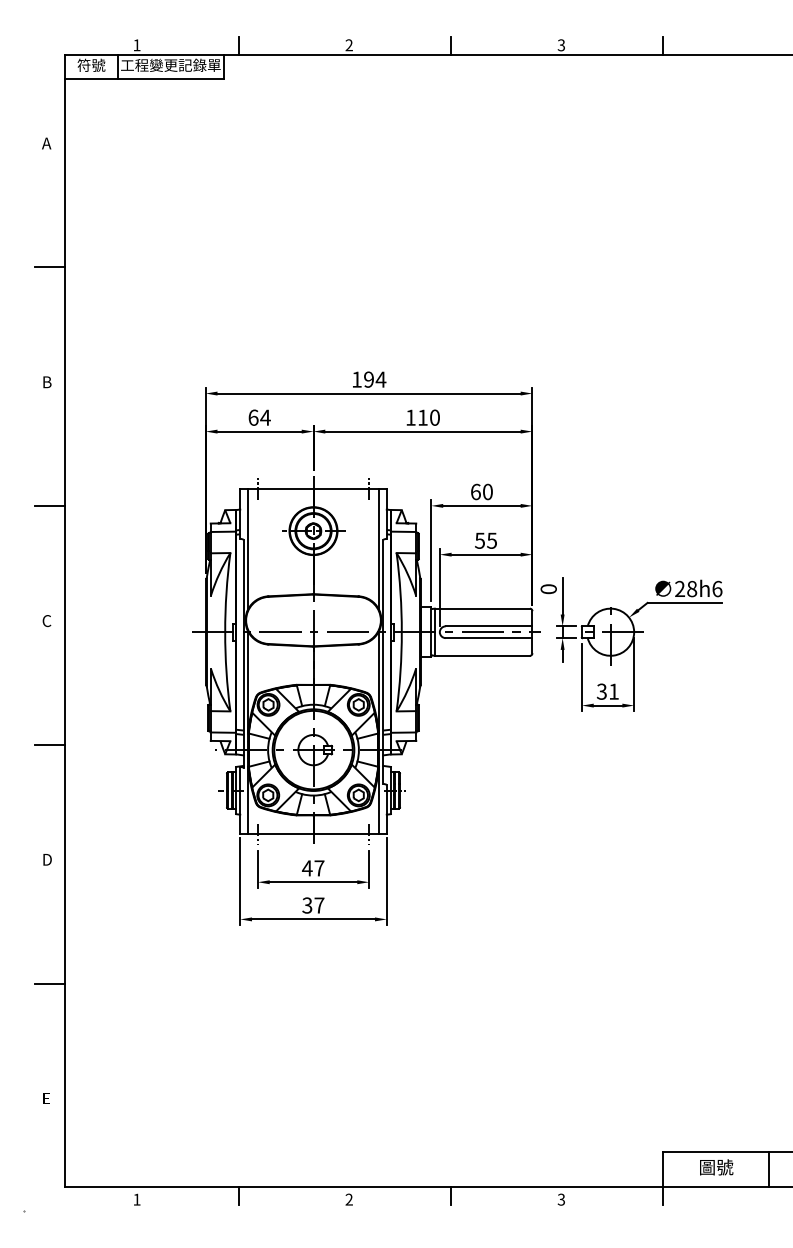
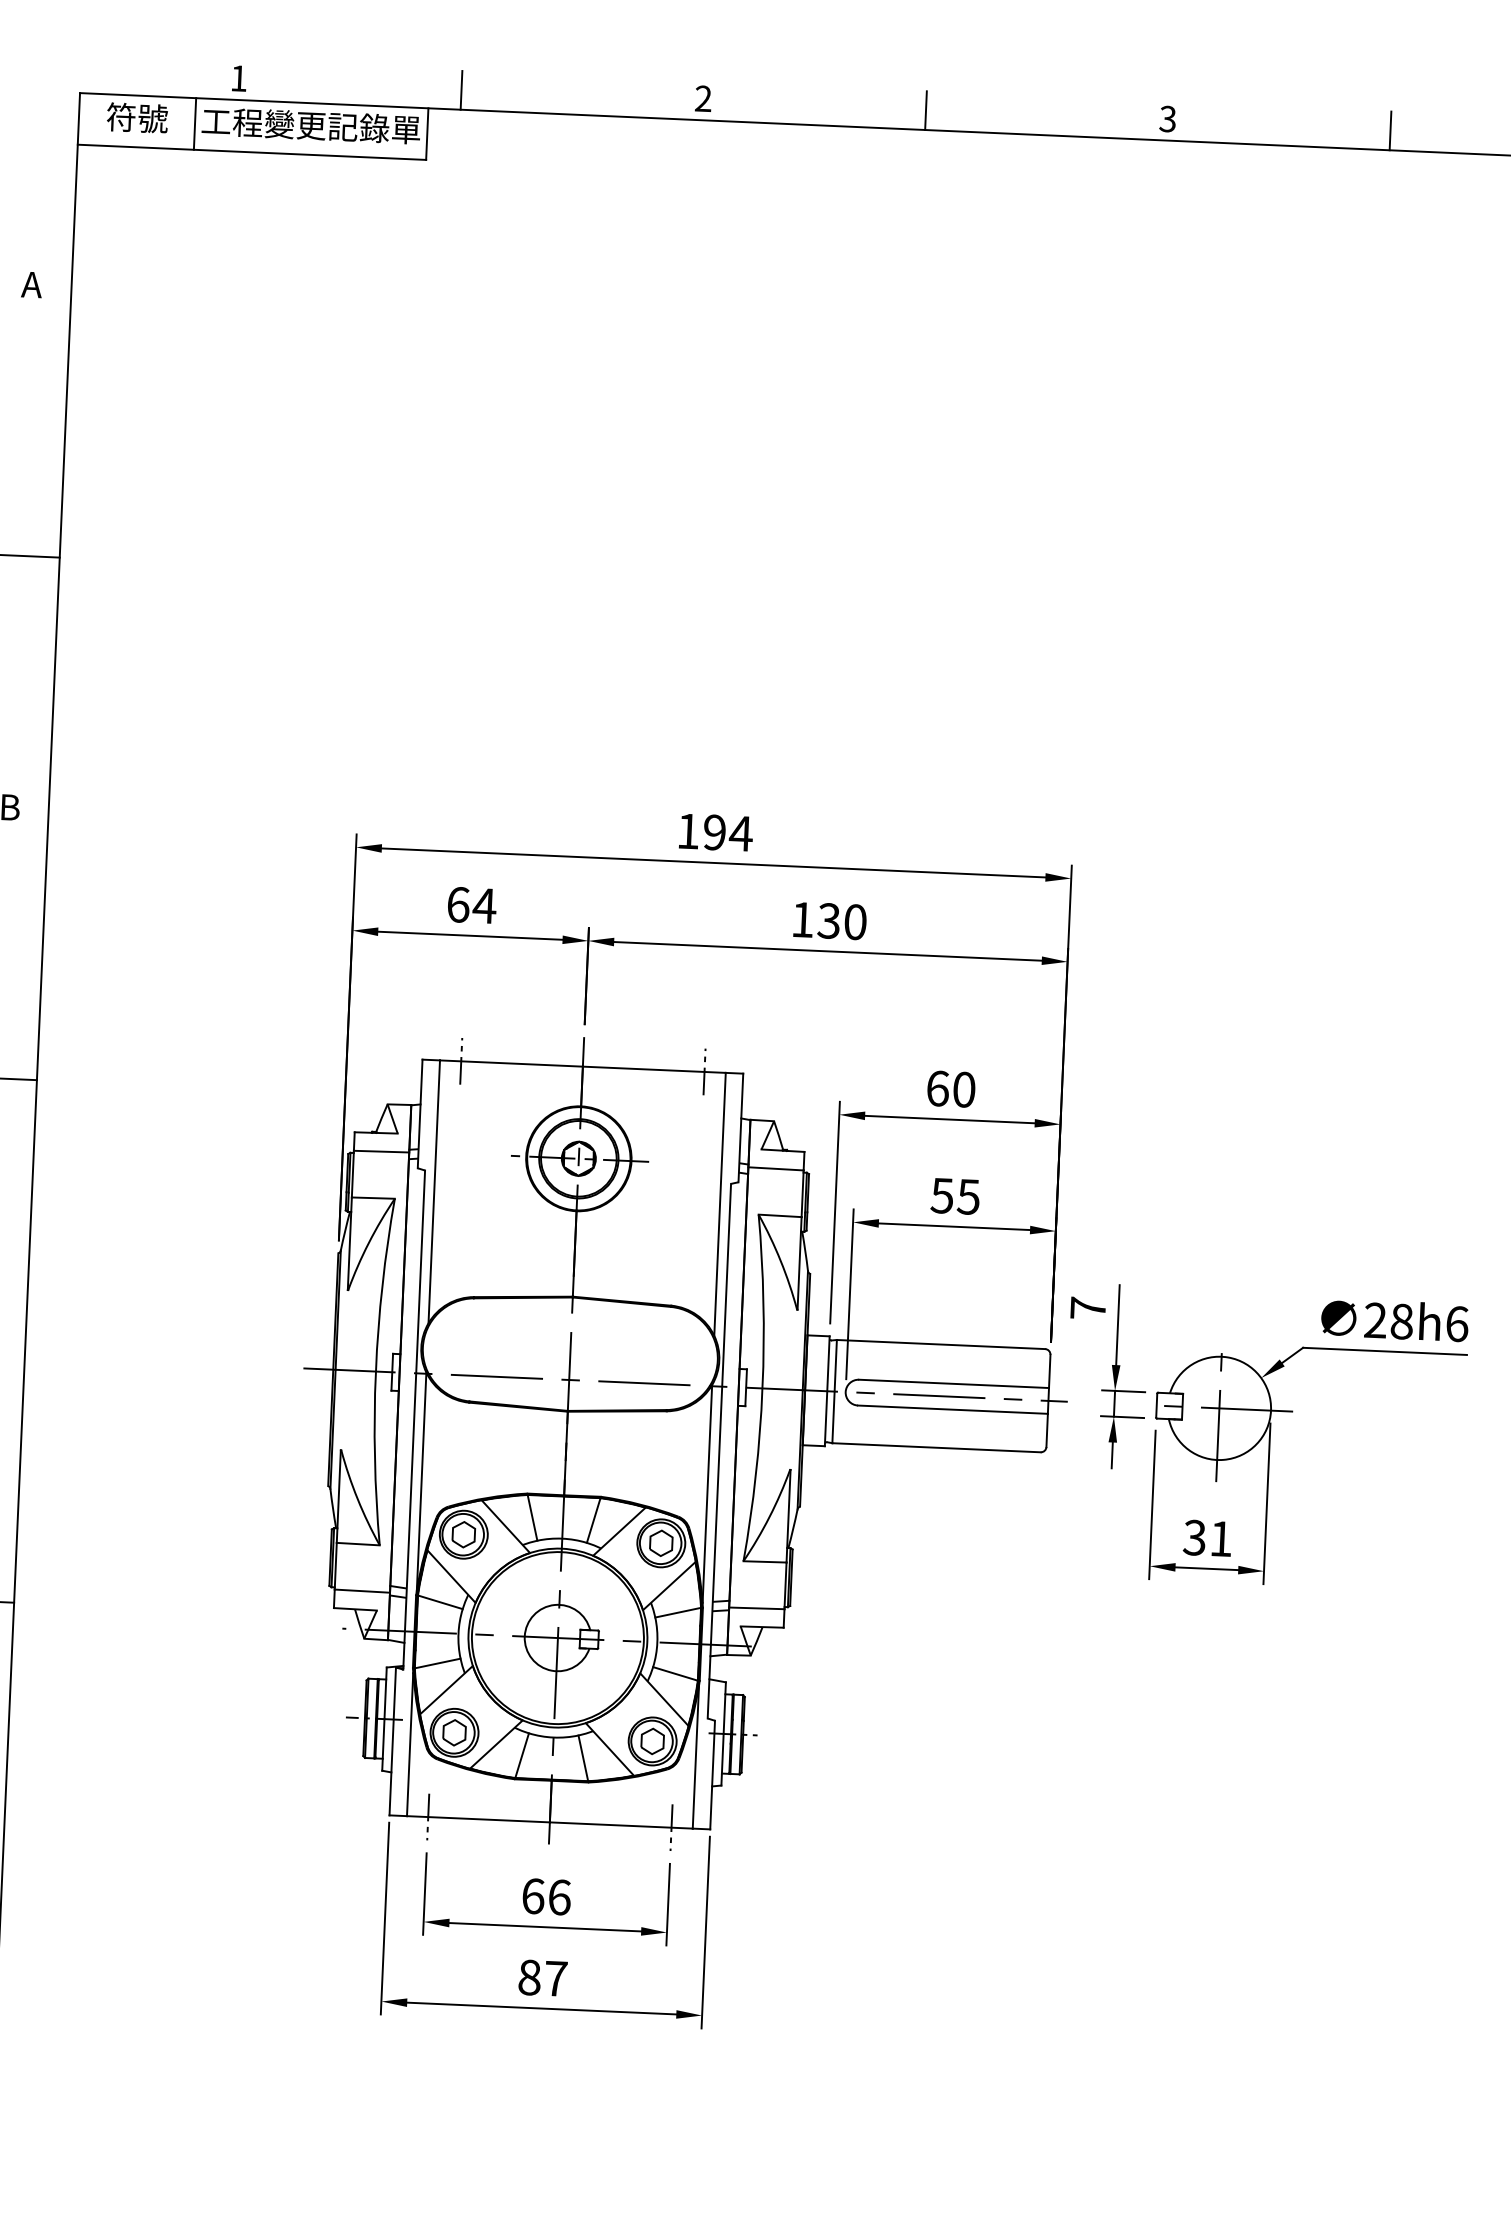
text: (422, 417) -> (828, 920), 110 -> 130
text: (548, 589) -> (1087, 1308), 0 -> 7
text: (312, 868) -> (544, 1897), 47 -> 66
text: (307, 905) -> (529, 1977), 37 -> 87

